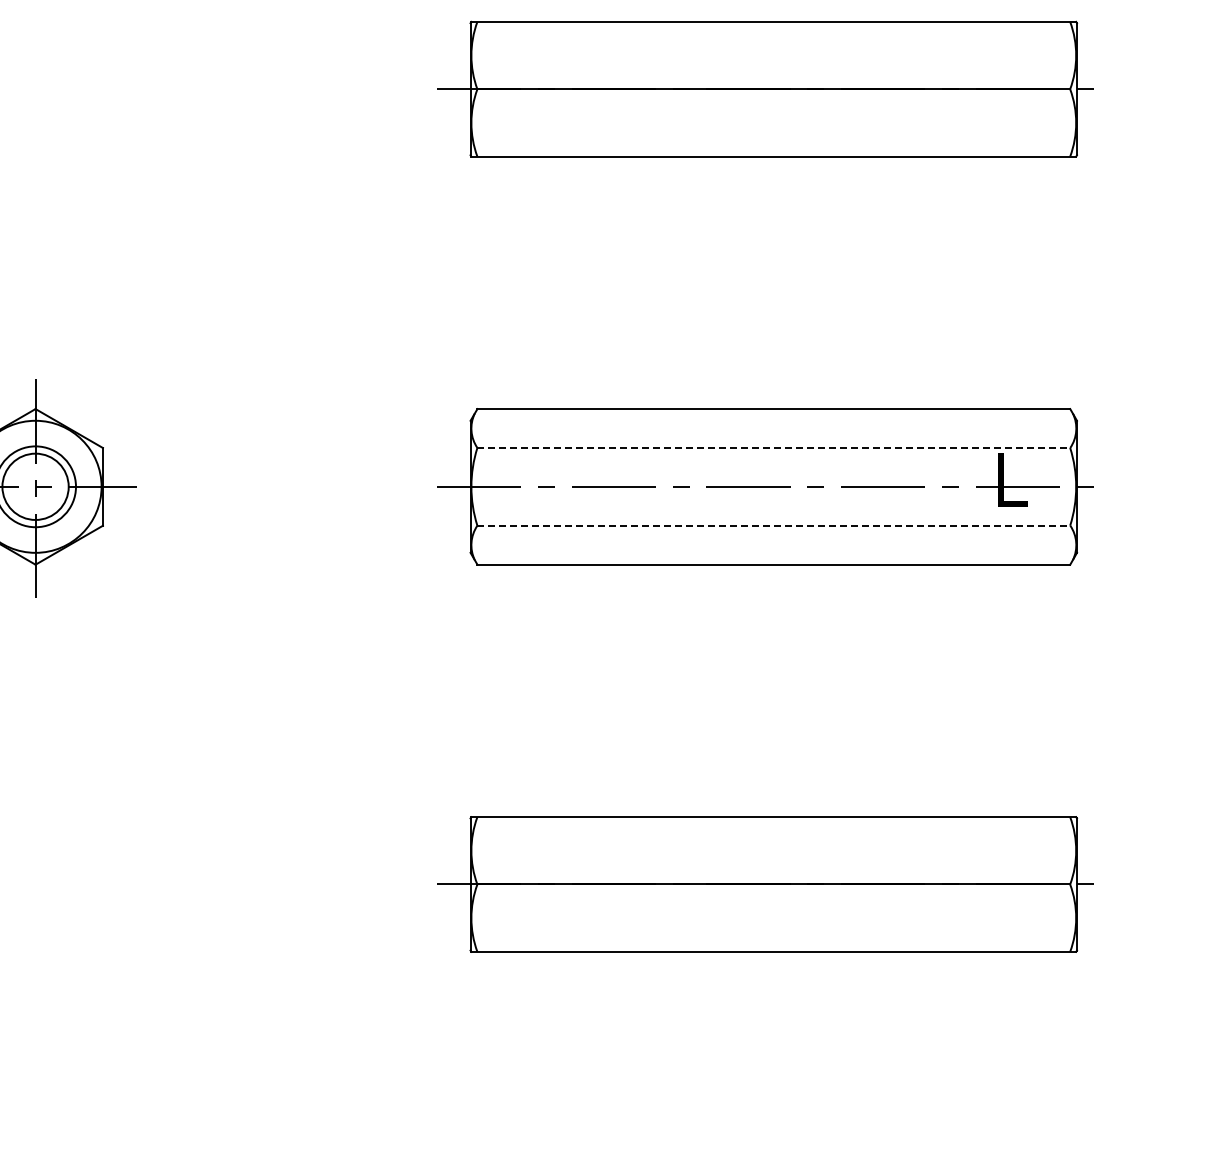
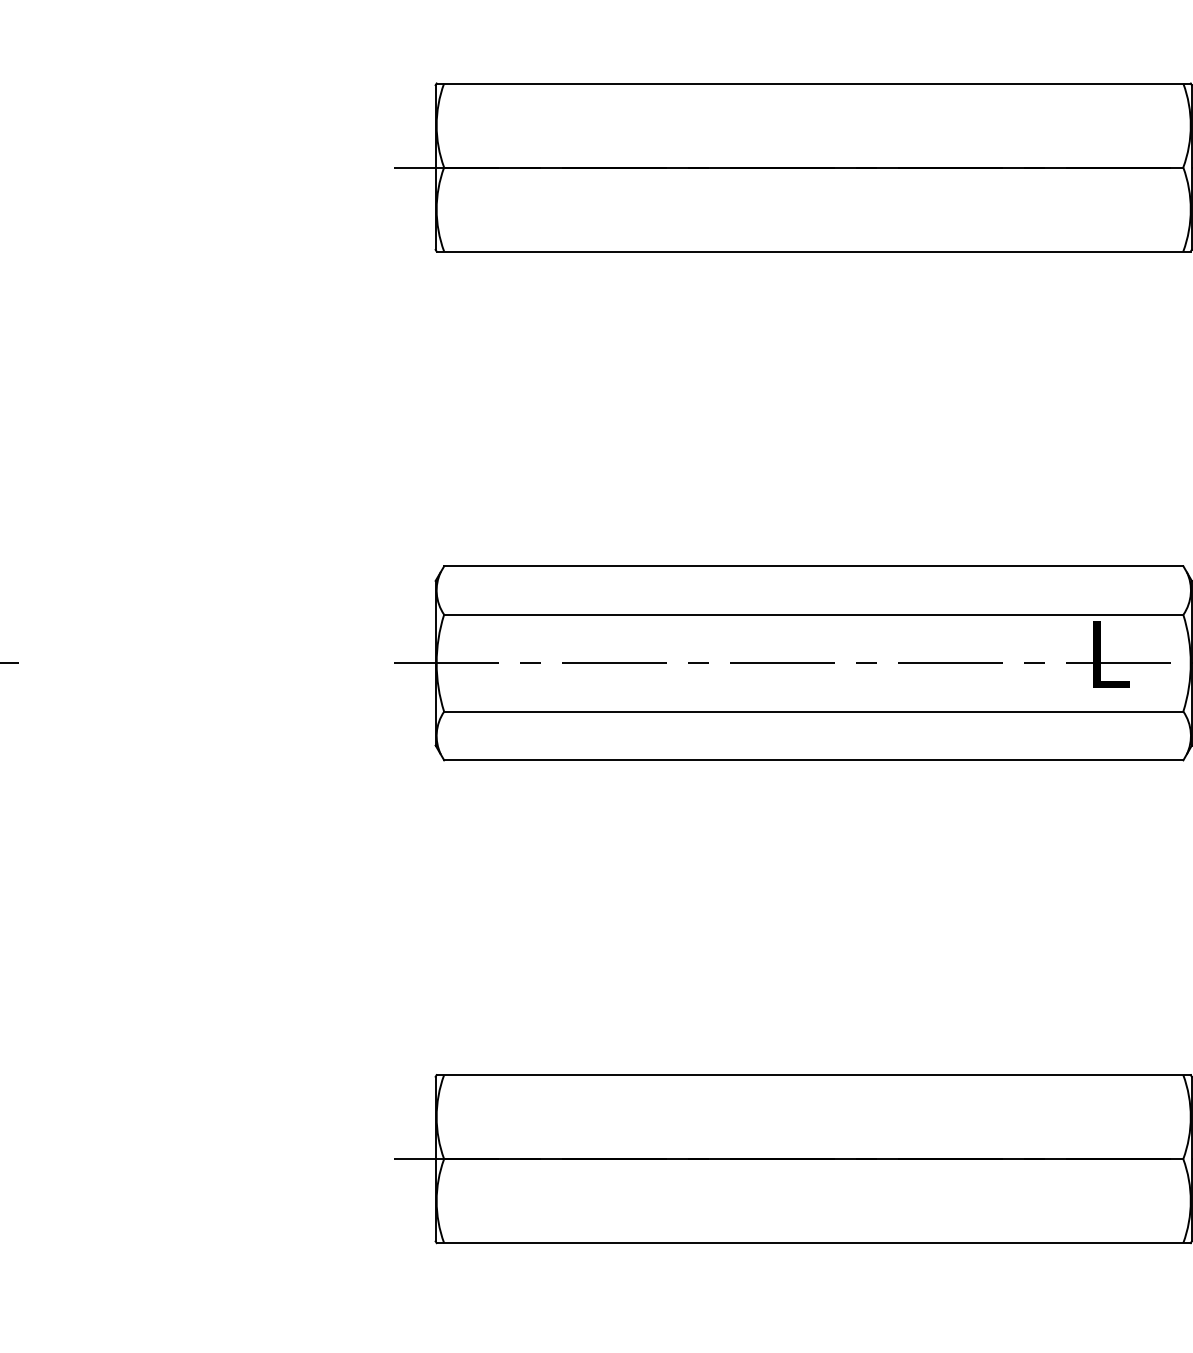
line: (774, 448) -> (814, 615), dashed -> solid
line: (774, 525) -> (814, 711), dashed -> solid

